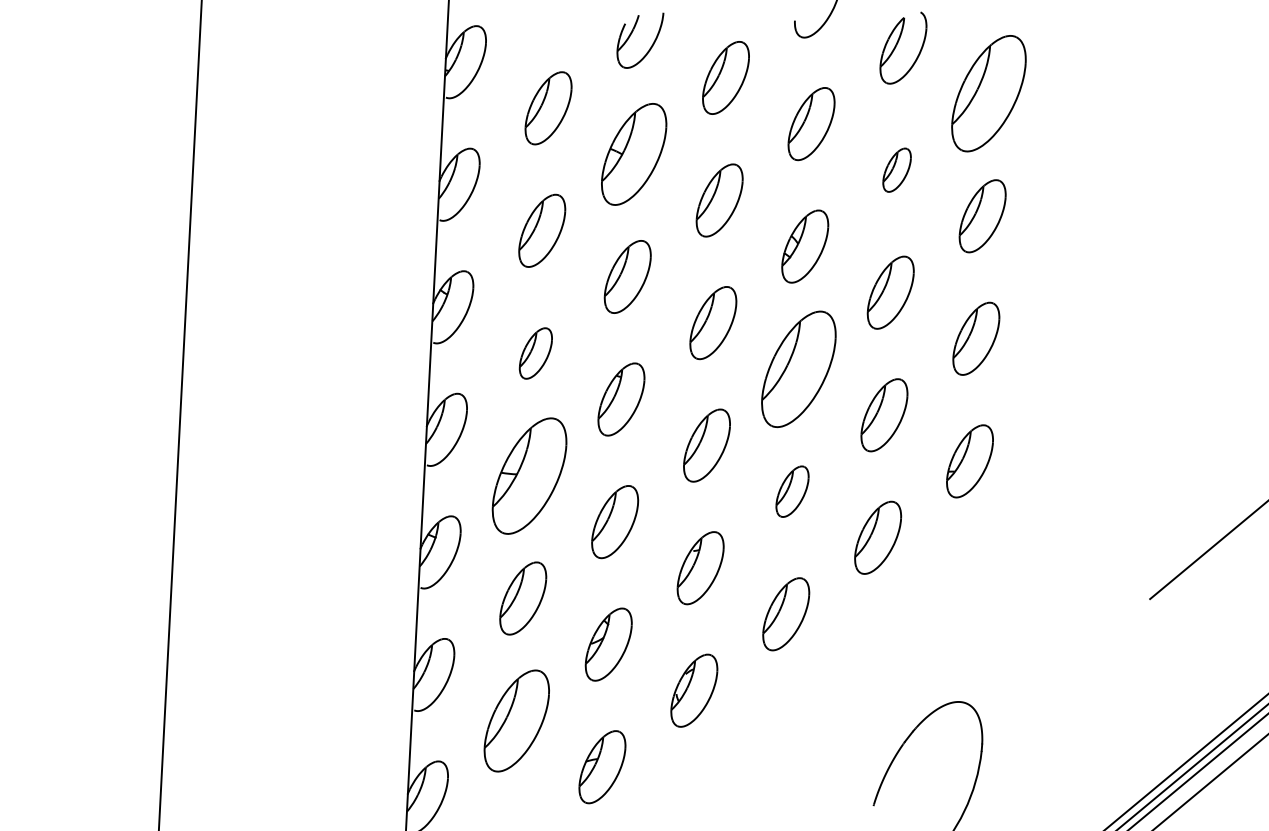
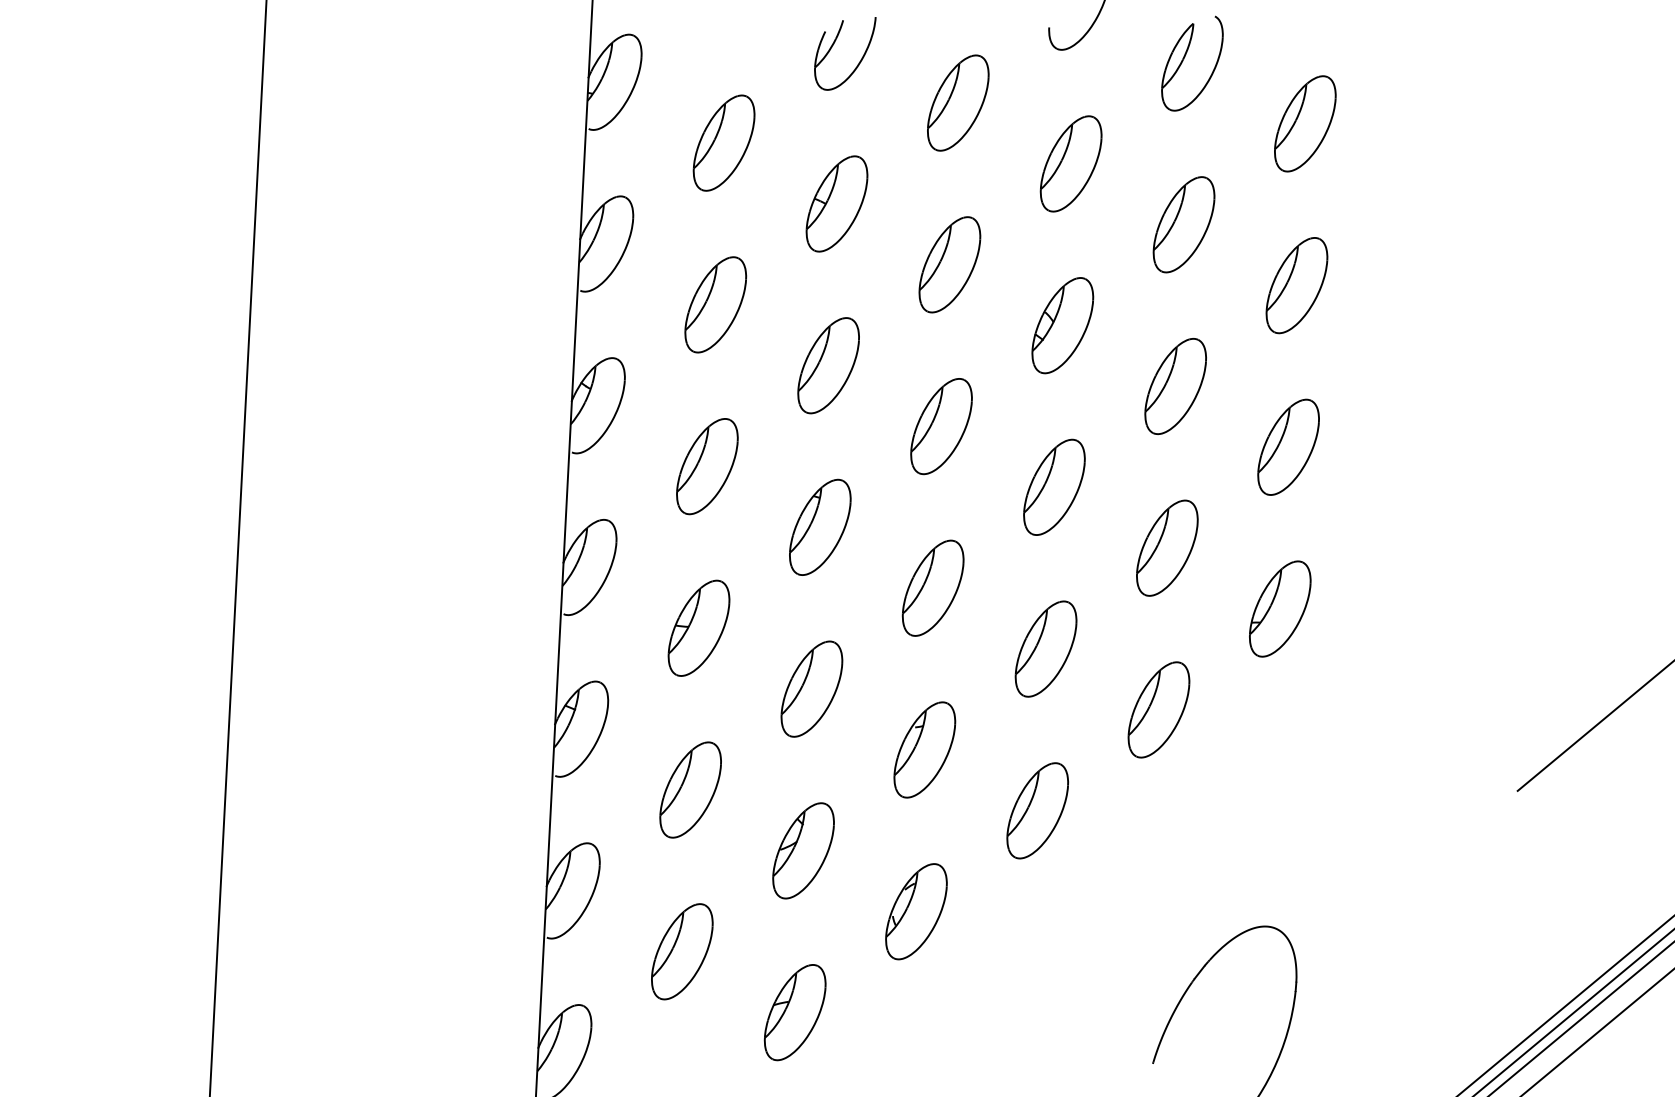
part: (989, 93) -> (1305, 123), size x0.62
part: (633, 154) -> (836, 203), size x0.71
part: (896, 169) -> (1183, 224), size x1.67
part: (535, 353) -> (707, 466), size x1.43
part: (798, 368) -> (1054, 486), size x0.62
part: (529, 475) -> (698, 627), size x0.62
part: (792, 491) -> (1045, 648), size x1.43
part: (517, 720) -> (682, 951), size x0.71

